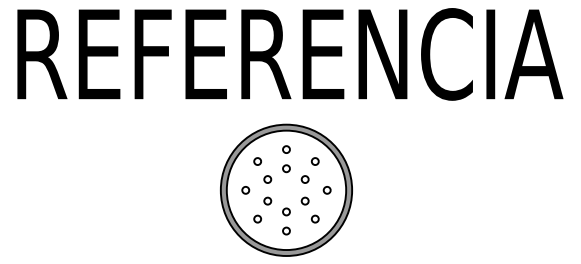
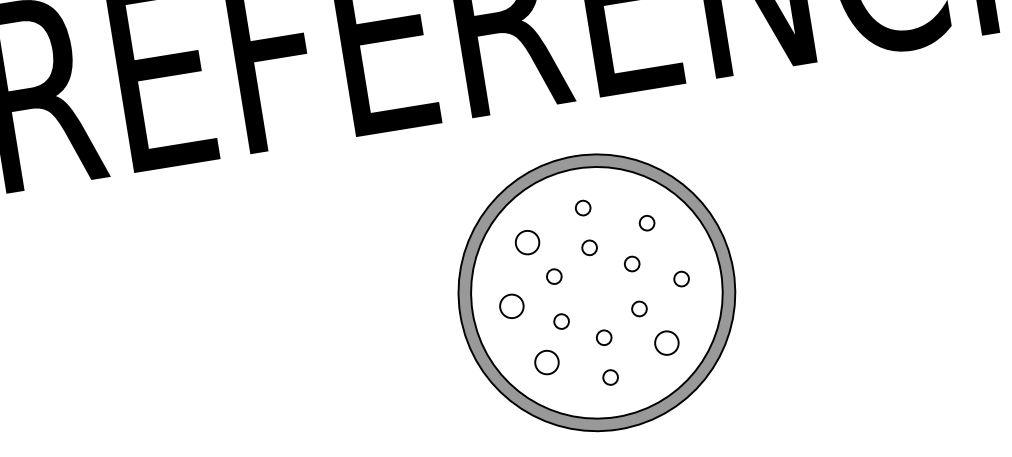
circle: (257, 161) -> (526, 242), size x1.6
circle: (245, 190) -> (511, 306), size x1.6
circle: (257, 218) -> (546, 361), size x1.6
circle: (314, 218) -> (664, 341), size x1.6

